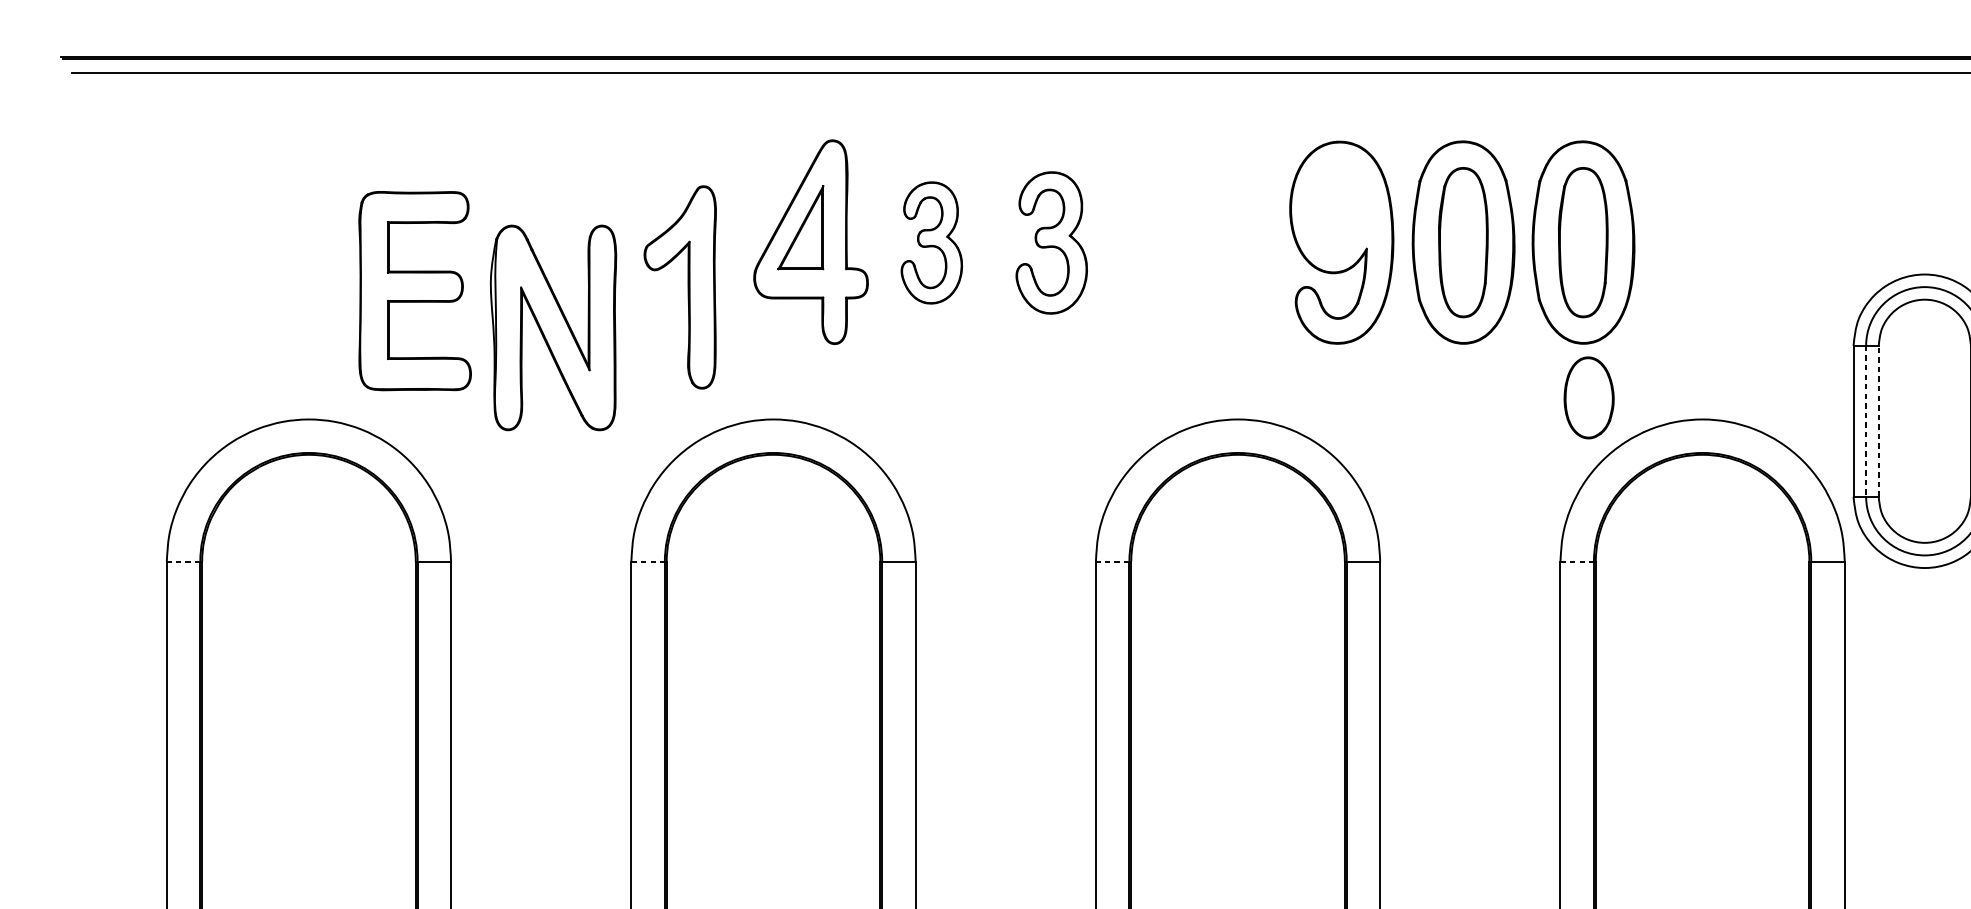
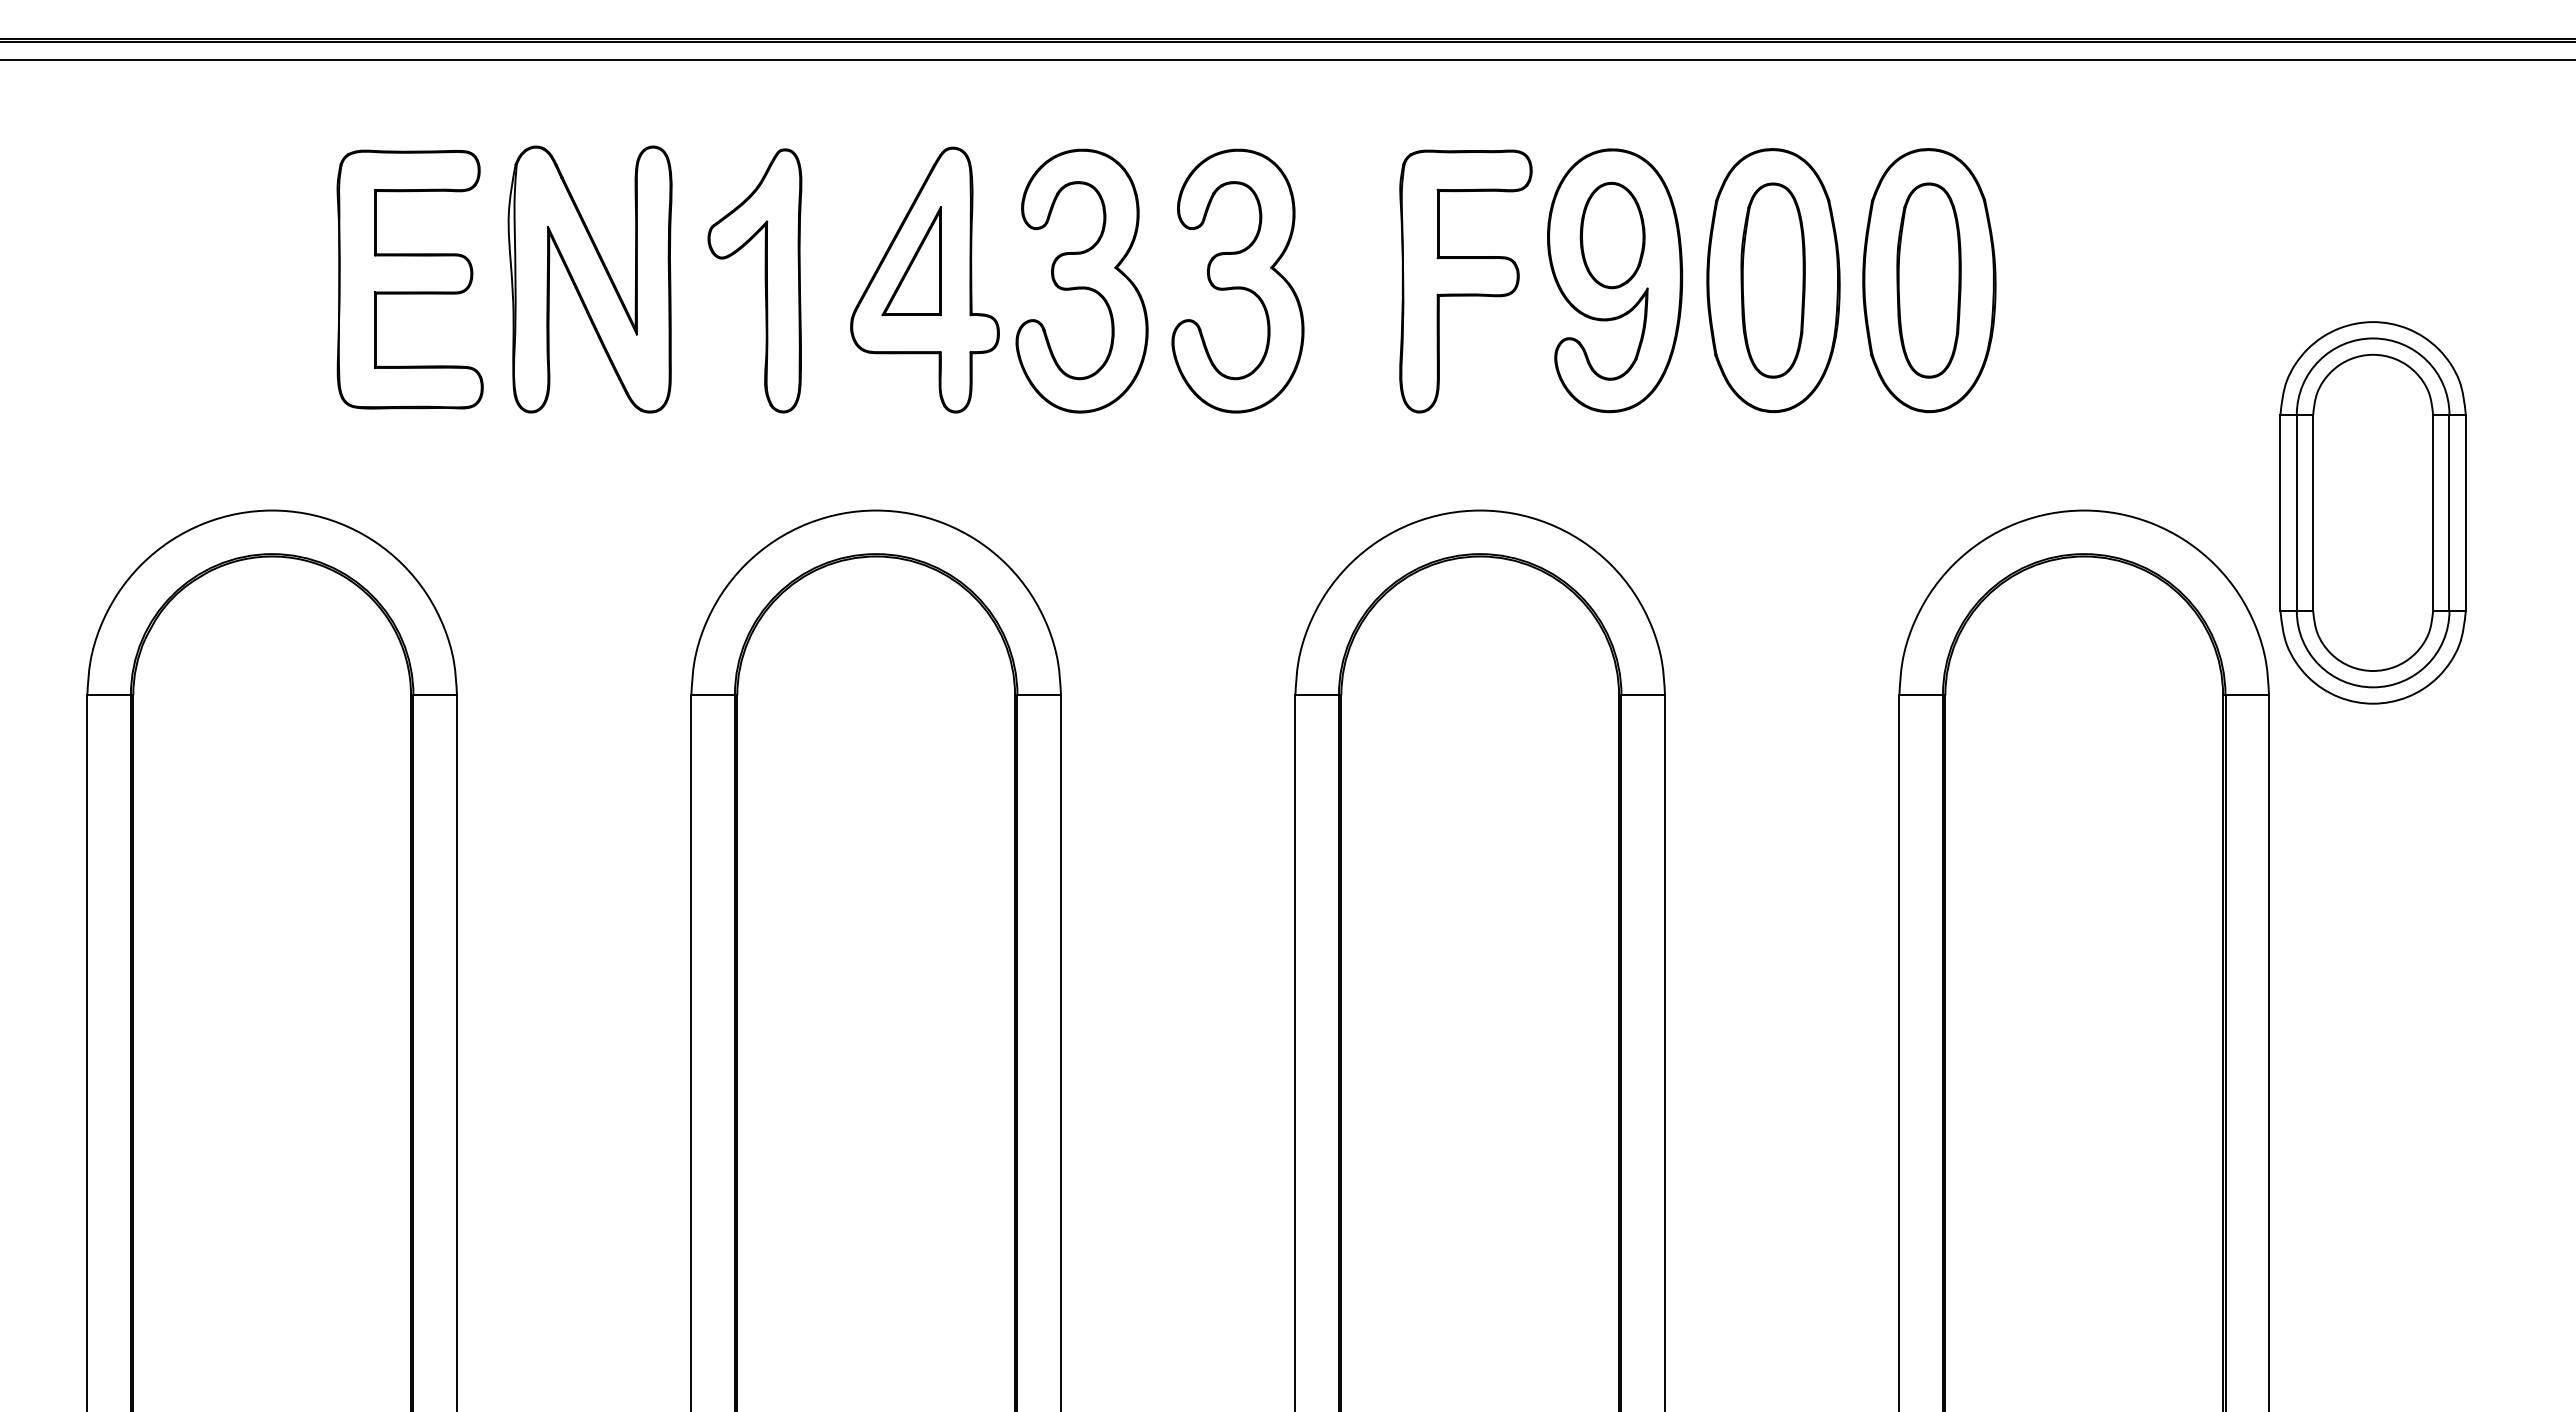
part: (931, 242) -> (1081, 280), size x1.67
part: (1051, 242) -> (1237, 280), size x1.43
part: (1226, 243) -> (1465, 281), added
part: (687, 287) -> (764, 280), moved
part: (414, 290) -> (409, 279), moved
part: (553, 327) -> (589, 279), moved
part: (1589, 397) -> (1612, 235), moved
line: (1878, 420) -> (2313, 512), dashed -> solid
line: (1865, 421) -> (2296, 513), dashed -> solid
line: (183, 561) -> (109, 695), dashed -> solid
line: (648, 561) -> (713, 695), dashed -> solid
line: (1112, 561) -> (1317, 695), dashed -> solid
line: (1577, 561) -> (1921, 695), dashed -> solid

